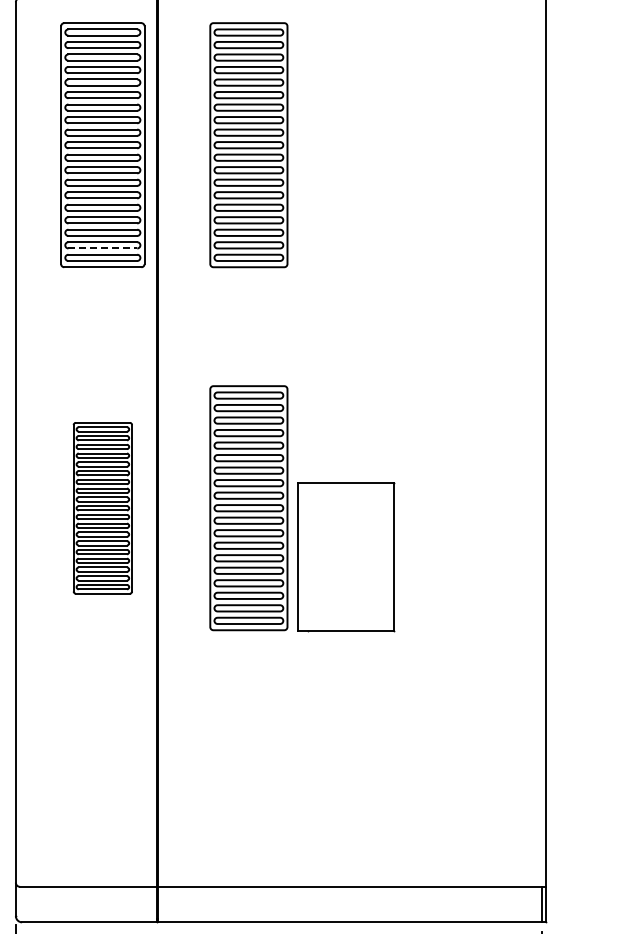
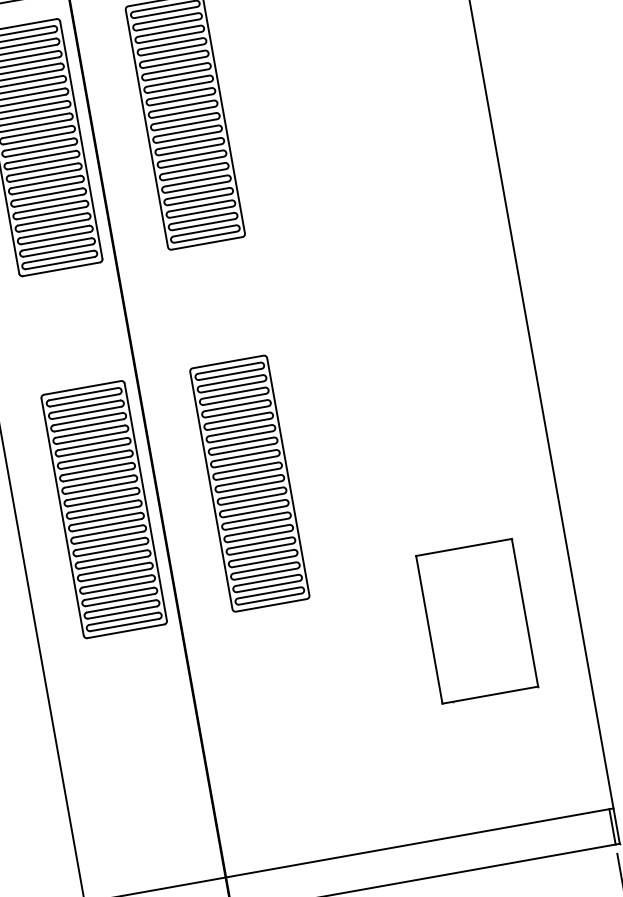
line: (103, 248) -> (58, 250), dashed -> solid
part: (102, 508) -> (103, 509), size x1.43
part: (346, 557) -> (477, 621), moved

